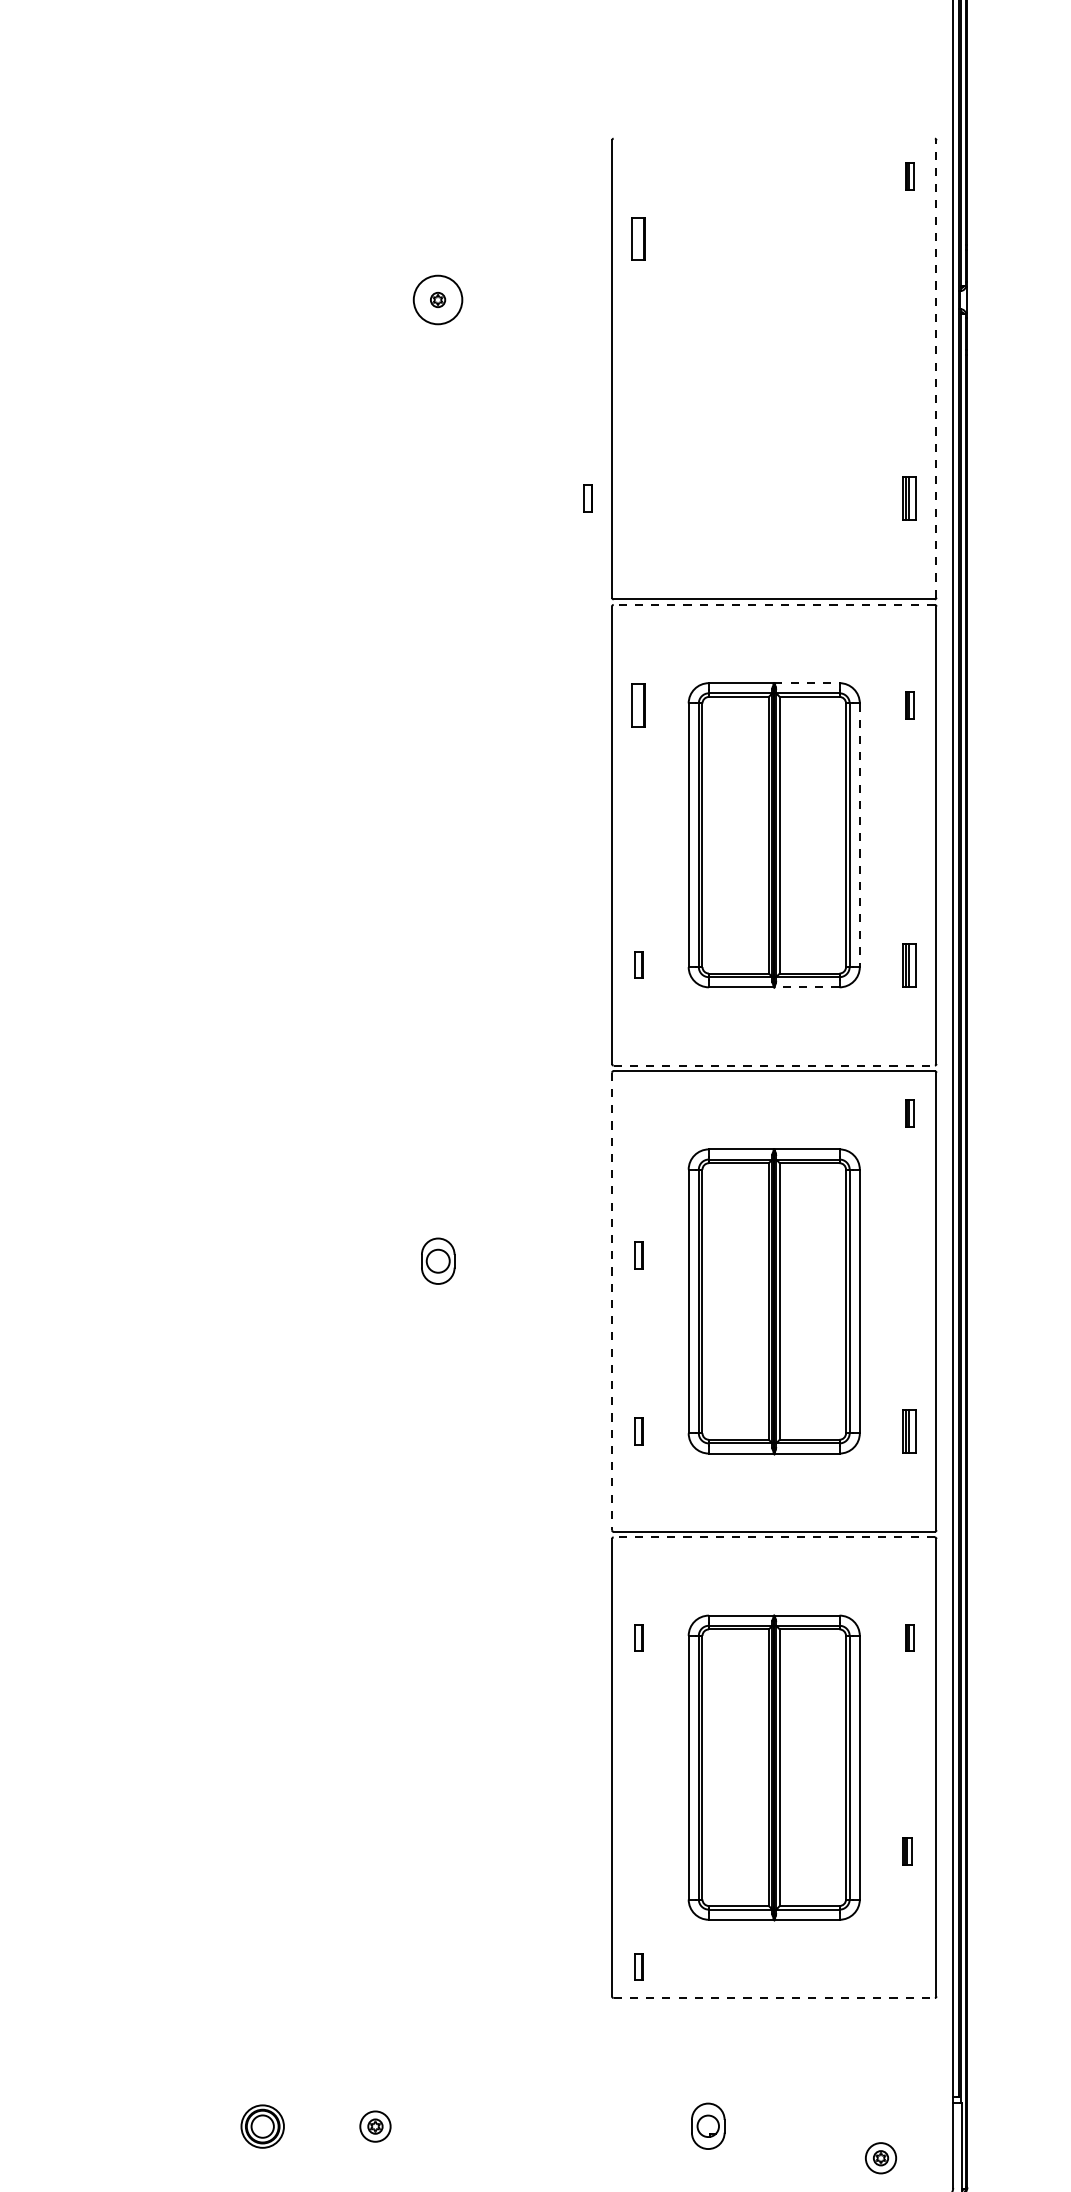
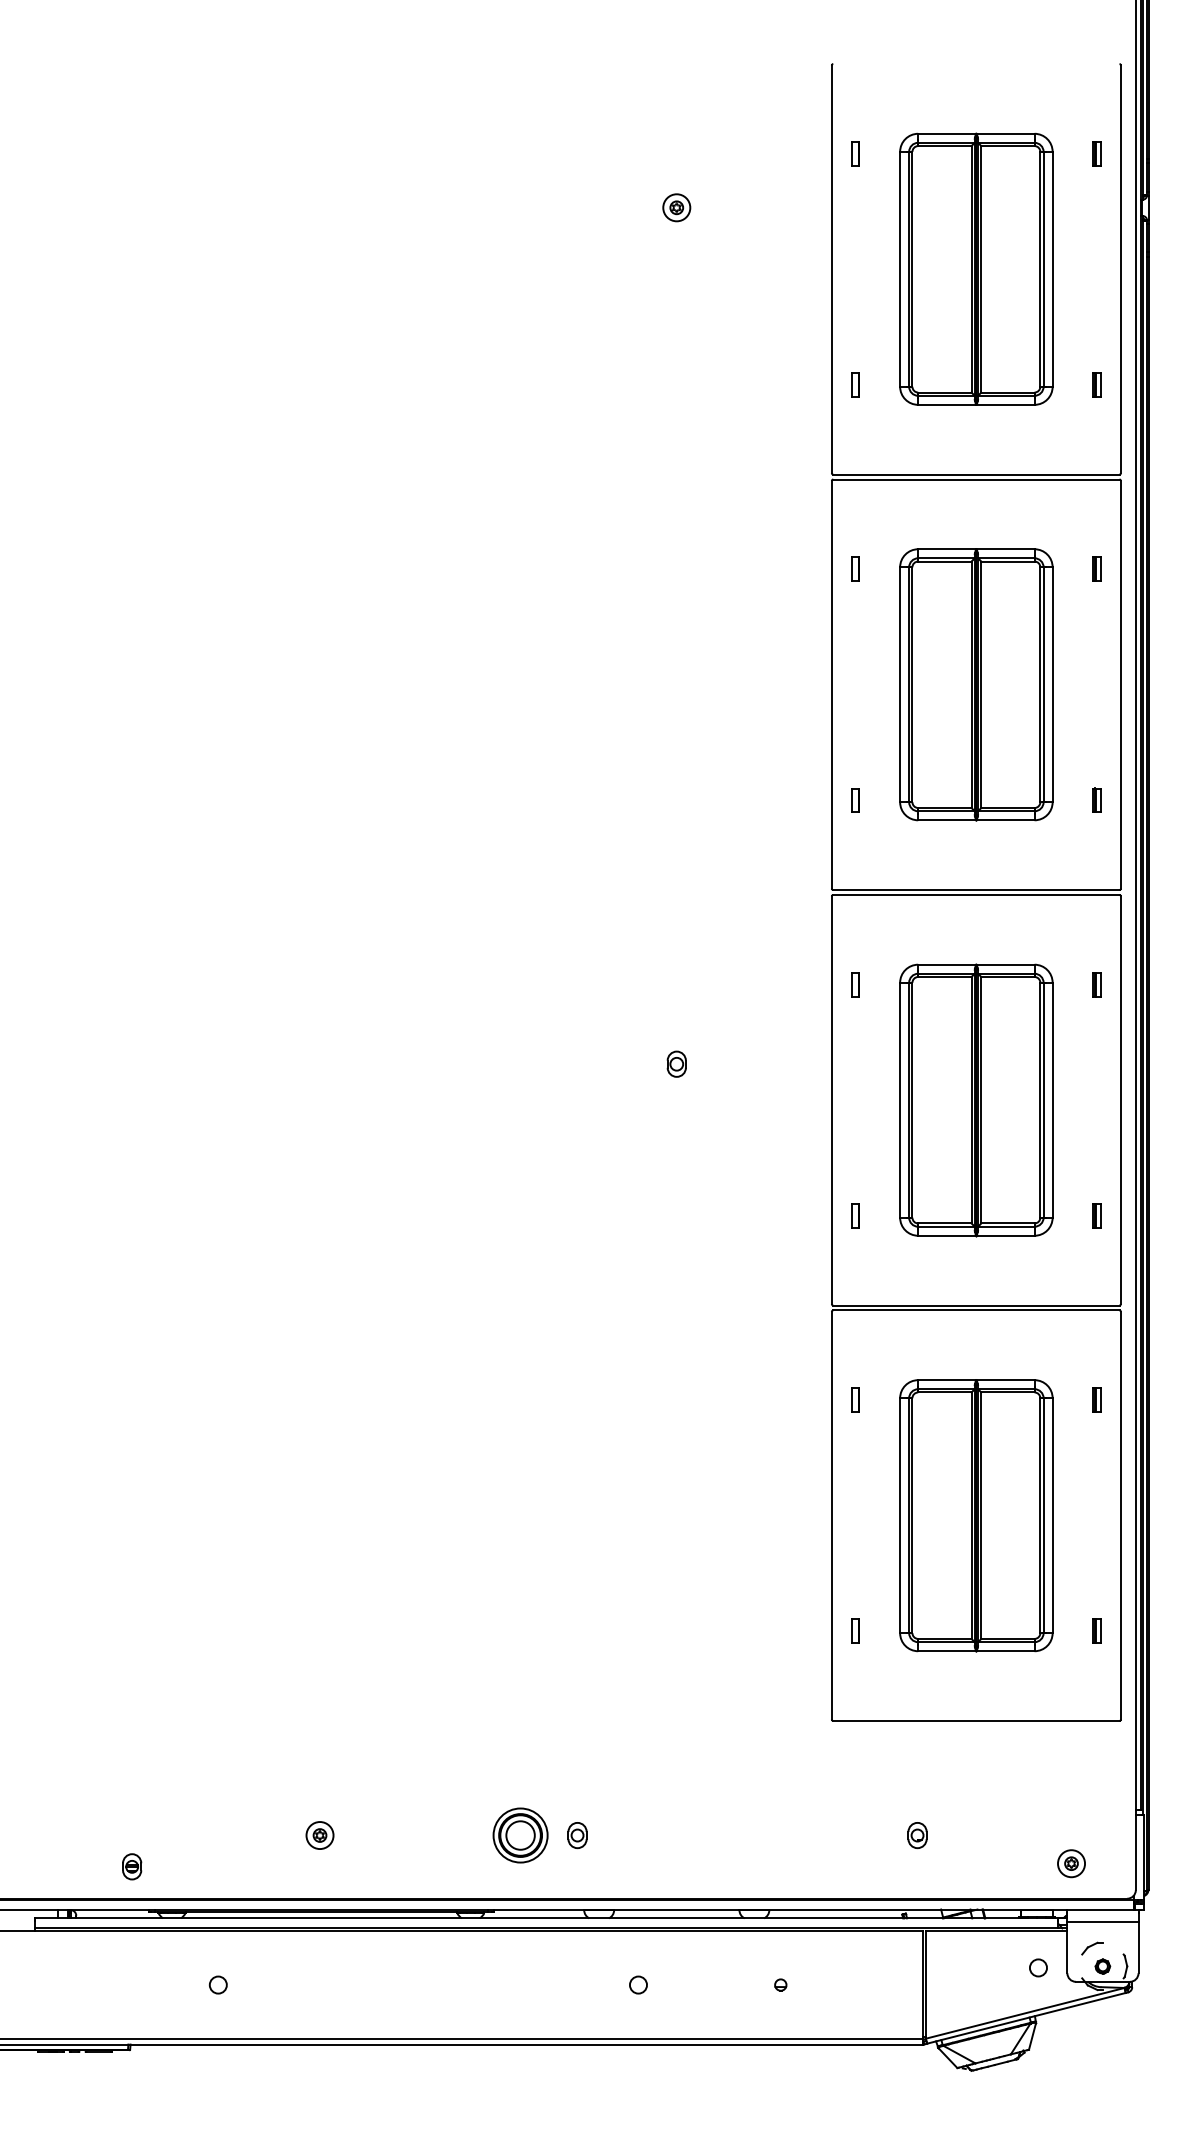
part: (909, 176) -> (1096, 153), moved
part: (638, 239) -> (855, 153), size x0.62
circle: (437, 299) -> (676, 207), size x0.62
part: (774, 368) -> (976, 268), added
line: (935, 369) -> (1120, 269), dashed -> solid
part: (588, 498) -> (855, 384), moved
part: (909, 498) -> (1096, 384), size x0.62
line: (773, 604) -> (975, 479), dashed -> solid
line: (808, 683) -> (1006, 549), dashed -> solid
part: (638, 704) -> (855, 568), size x0.62
line: (859, 836) -> (1052, 685), dashed -> solid
part: (909, 963) -> (1096, 799), size x0.62
line: (806, 987) -> (1005, 820), dashed -> solid
line: (774, 1066) -> (976, 890), dashed -> solid
part: (909, 1113) -> (1096, 984), moved
part: (638, 1255) -> (855, 984), moved
part: (437, 1260) -> (676, 1063), size x0.62
line: (611, 1301) -> (831, 1100), dashed -> solid
part: (909, 1430) -> (1096, 1215), size x0.62
line: (773, 1537) -> (975, 1310), dashed -> solid
part: (906, 1850) -> (1096, 1630), moved
part: (638, 1966) -> (855, 1630), moved
line: (774, 1997) -> (976, 1720), dashed -> solid
part: (262, 2126) -> (520, 1835), size x1.43
part: (326, 2126) -> (577, 1835), added
part: (374, 2126) -> (319, 1835), moved
part: (708, 2126) -> (917, 1835), size x0.62

